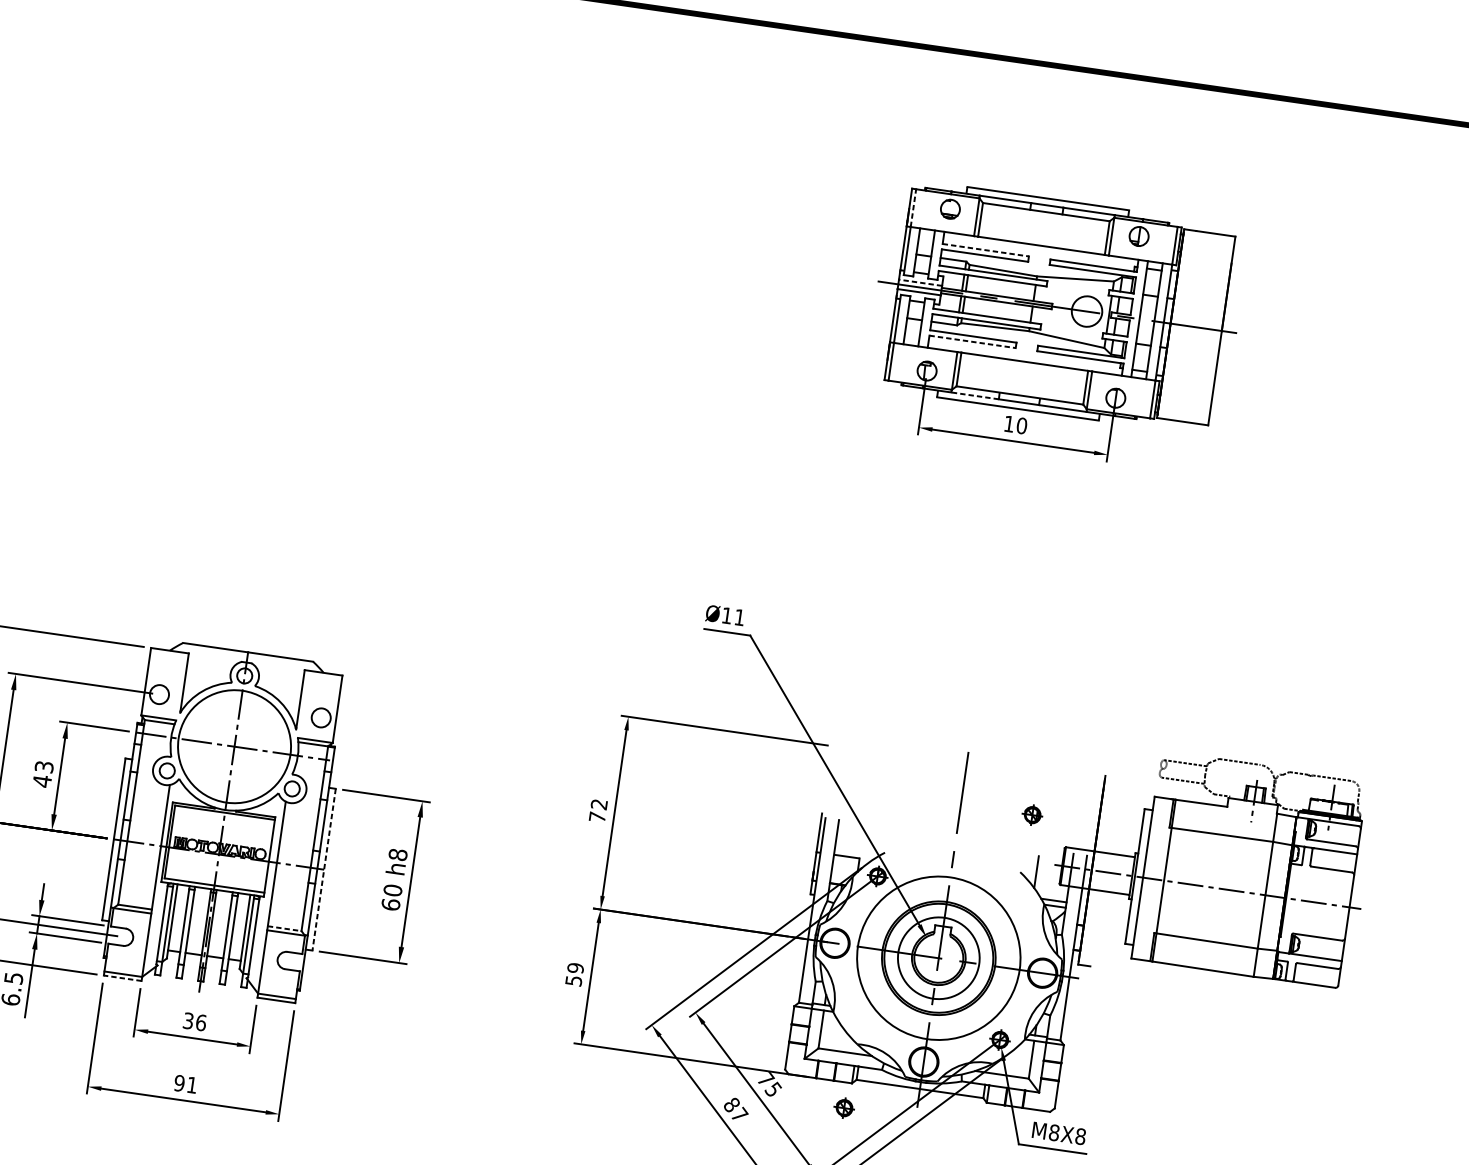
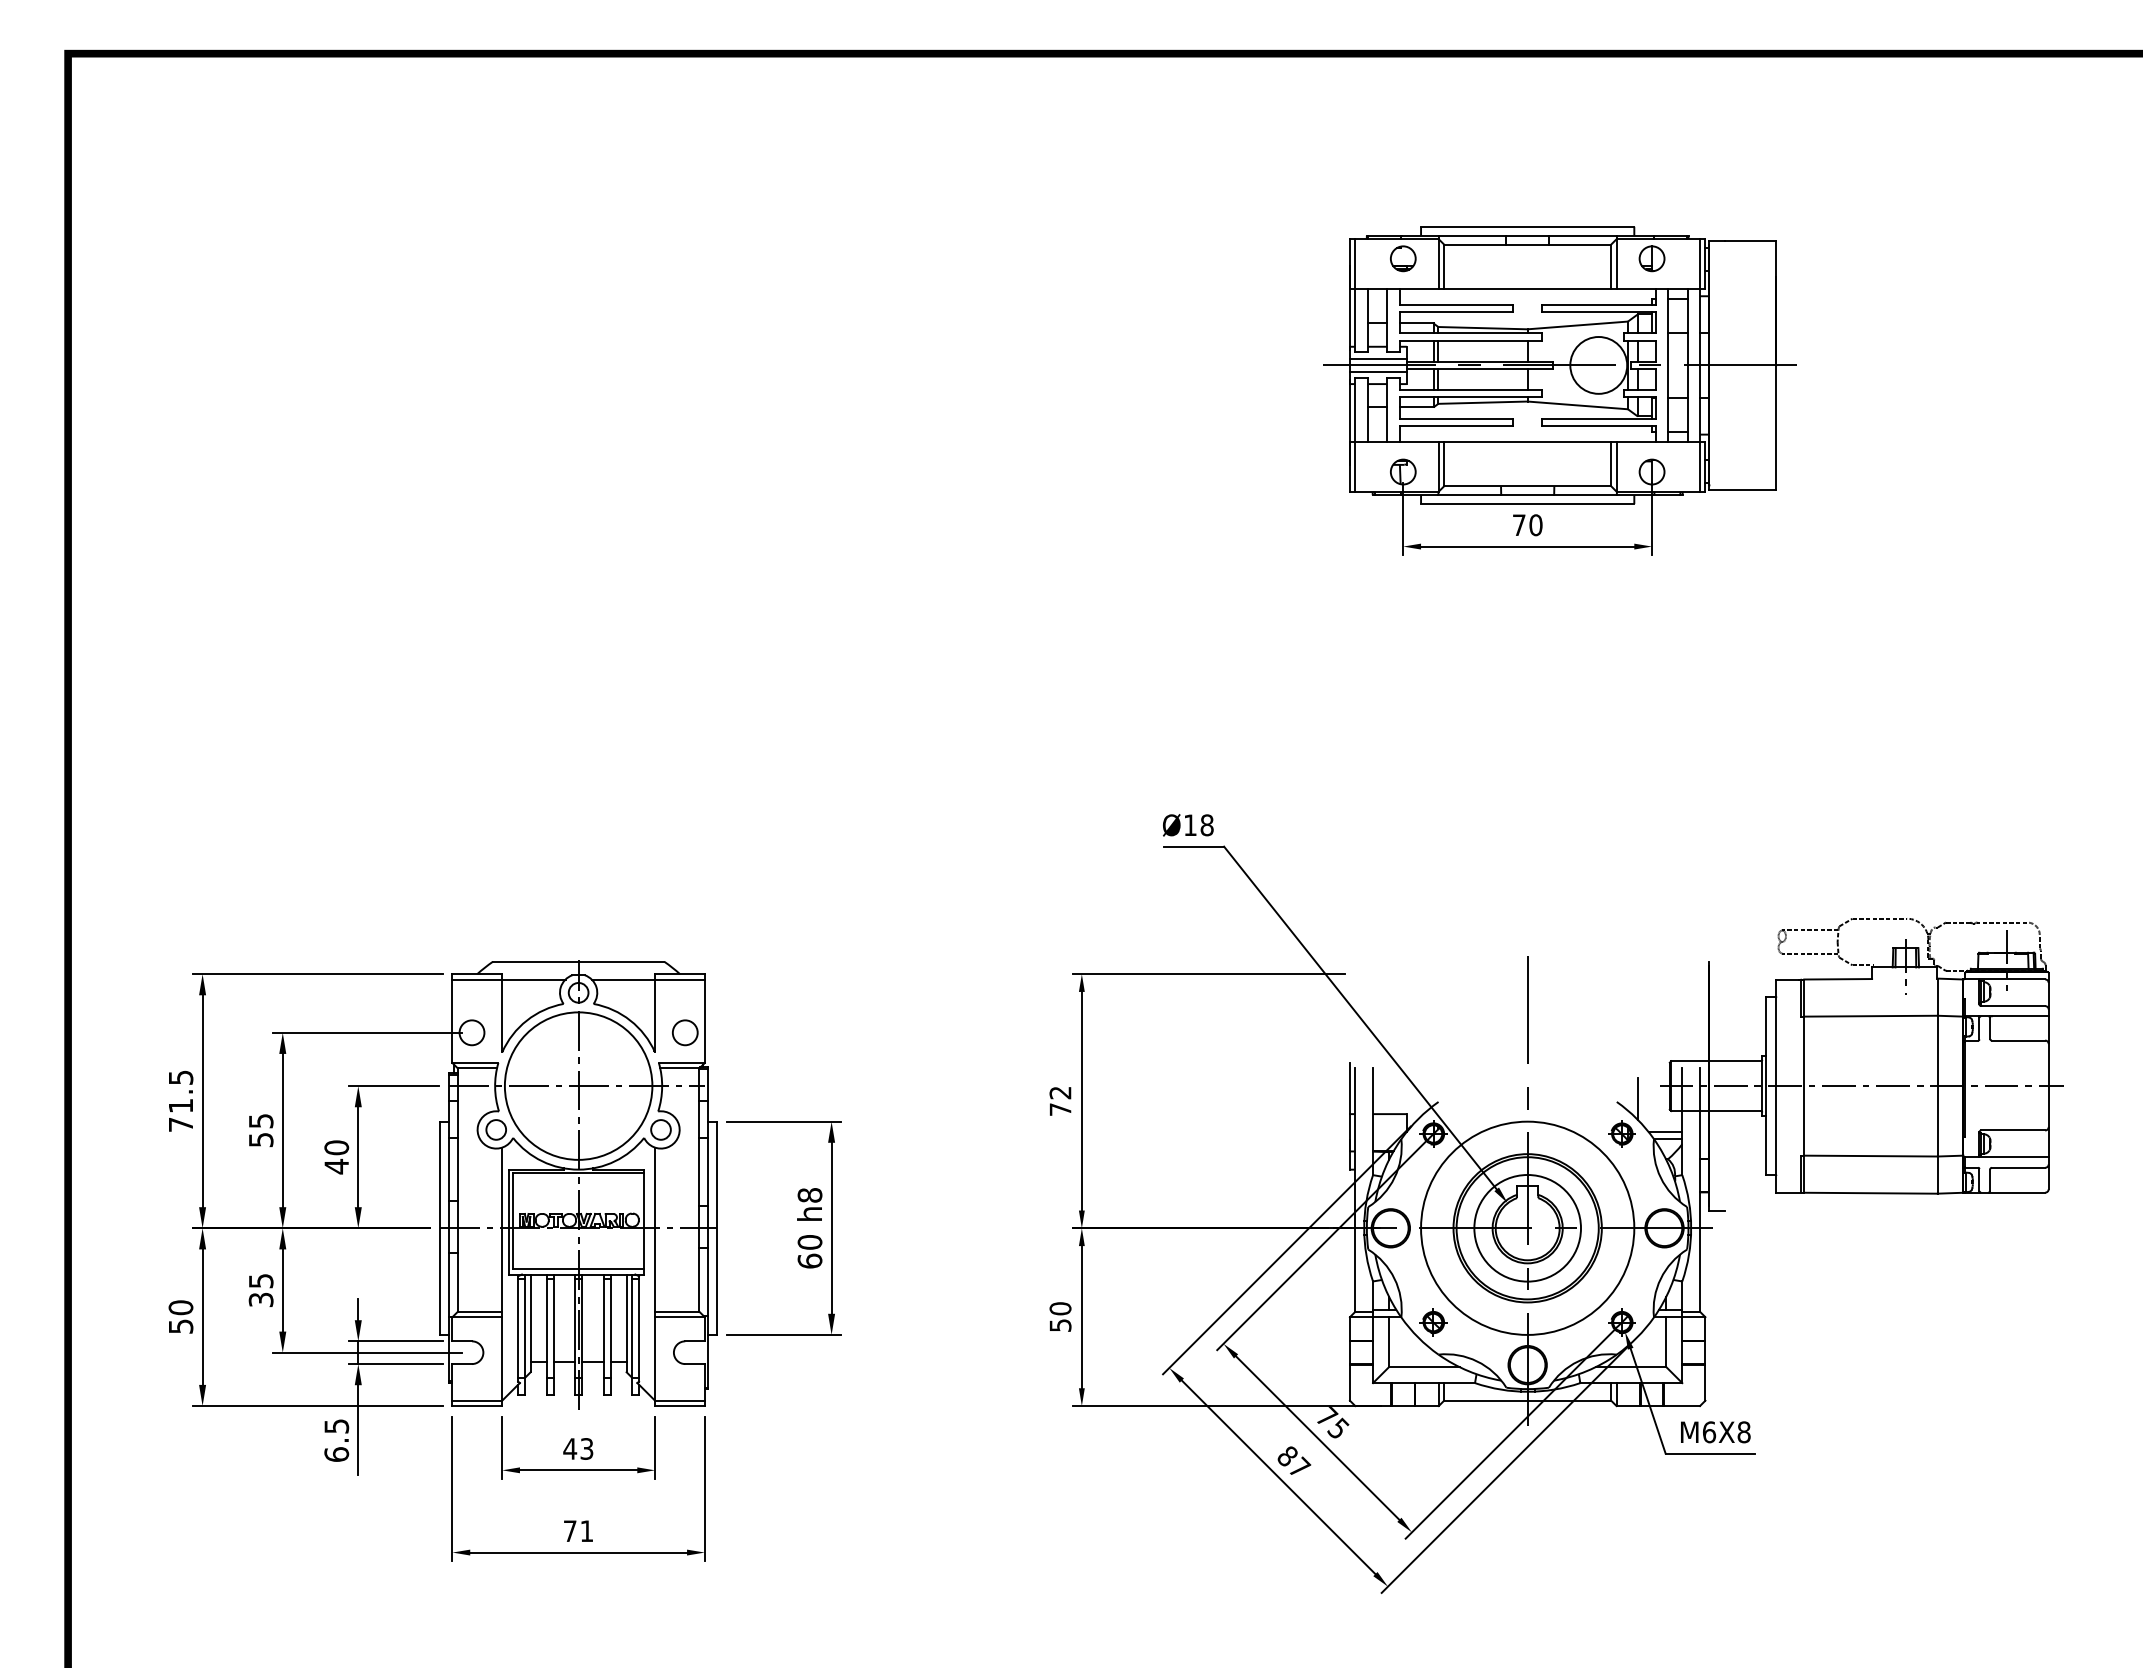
line: (913, 208) -> (1355, 264), dashed -> solid
line: (985, 250) -> (1456, 305), dashed -> solid
line: (919, 282) -> (1377, 359), dashed -> solid
circle: (1086, 311) -> (1598, 365), size x1.43
line: (972, 341) -> (1456, 425), dashed -> solid
line: (974, 396) -> (1469, 495), dashed -> solid
text: (1009, 423) -> (1519, 524), 10 -> 70
text: (739, 617) -> (1206, 825), Ø11 -> Ø18
line: (193, 658) -> (508, 979), added
line: (298, 673) -> (647, 979), added
text: (44, 766) -> (336, 1147), 43 -> 40
part: (1032, 814) -> (1621, 1133), moved
line: (324, 869) -> (717, 1228), dashed -> solid
line: (284, 928) -> (677, 1311), dashed -> solid
text: (575, 968) -> (1060, 1308), 59 -> 50
line: (122, 978) -> (477, 1406), dashed -> solid
text: (194, 1021) -> (578, 1448), 36 -> 43
text: (178, 1083) -> (569, 1531), 91 -> 71
part: (844, 1108) -> (1433, 1322), moved
text: (1054, 1133) -> (1709, 1432), M8X8 -> M6X8

